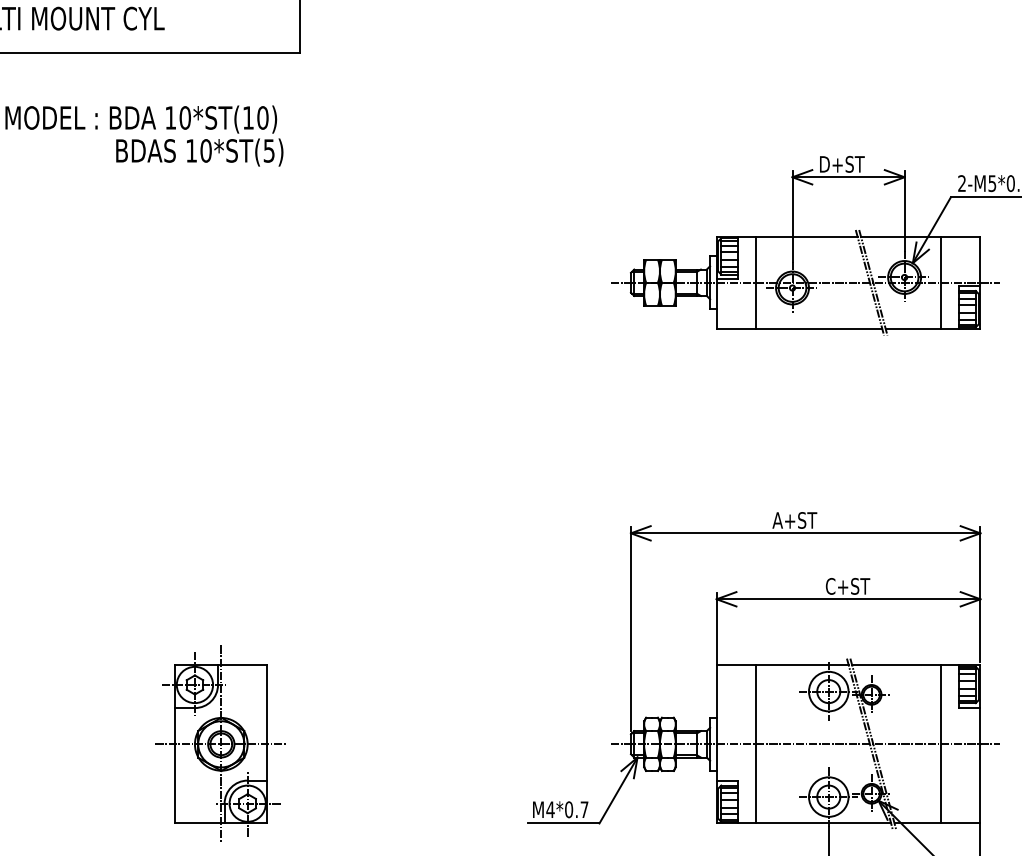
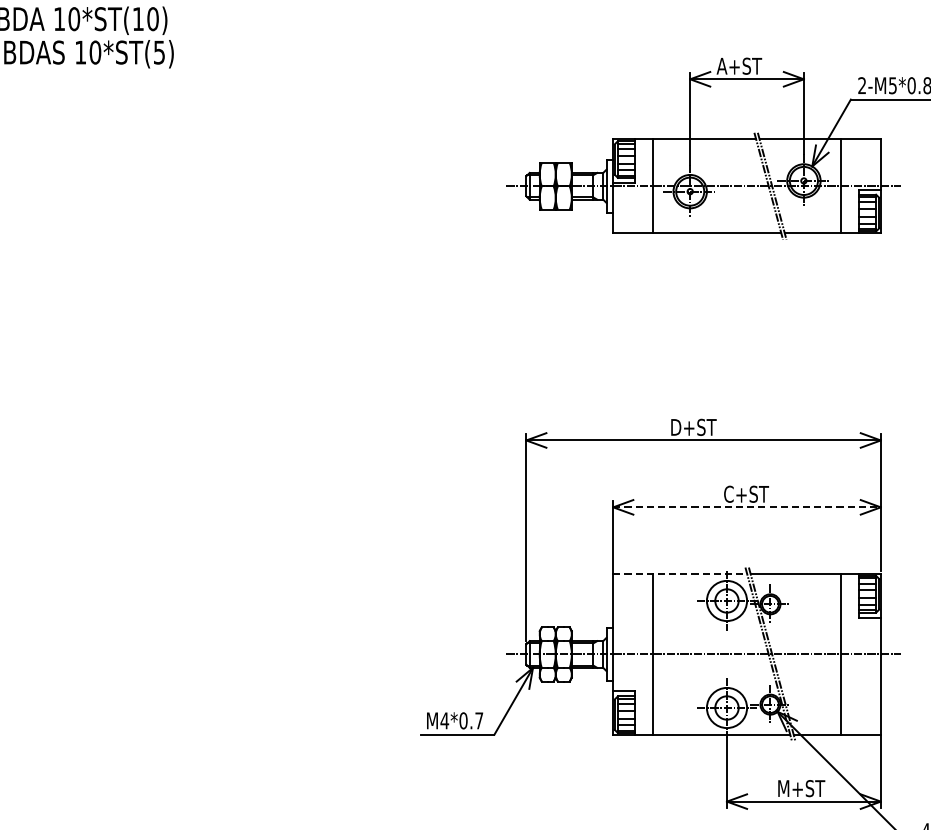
text: (841, 163) -> (739, 65), D+ST -> A+ST
text: (795, 520) -> (693, 427), A+ST -> D+ST
line: (848, 599) -> (746, 507), solid -> dashed
line: (783, 665) -> (681, 574), solid -> dashed
part: (220, 743) -> (110, 653), removed

